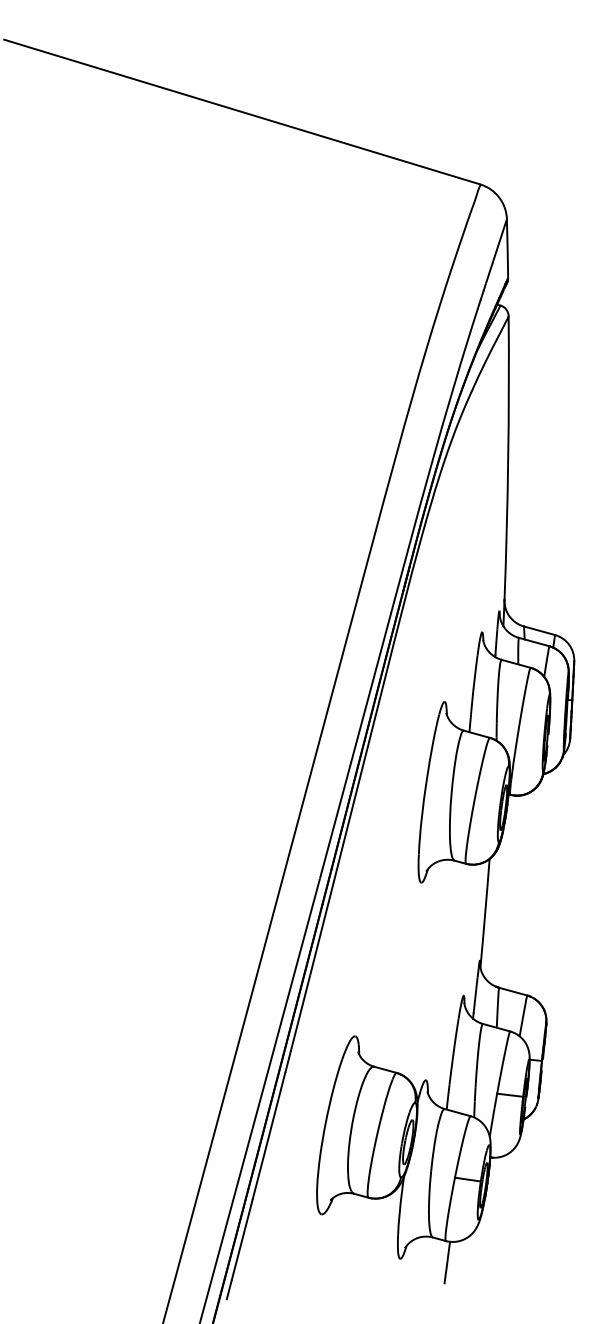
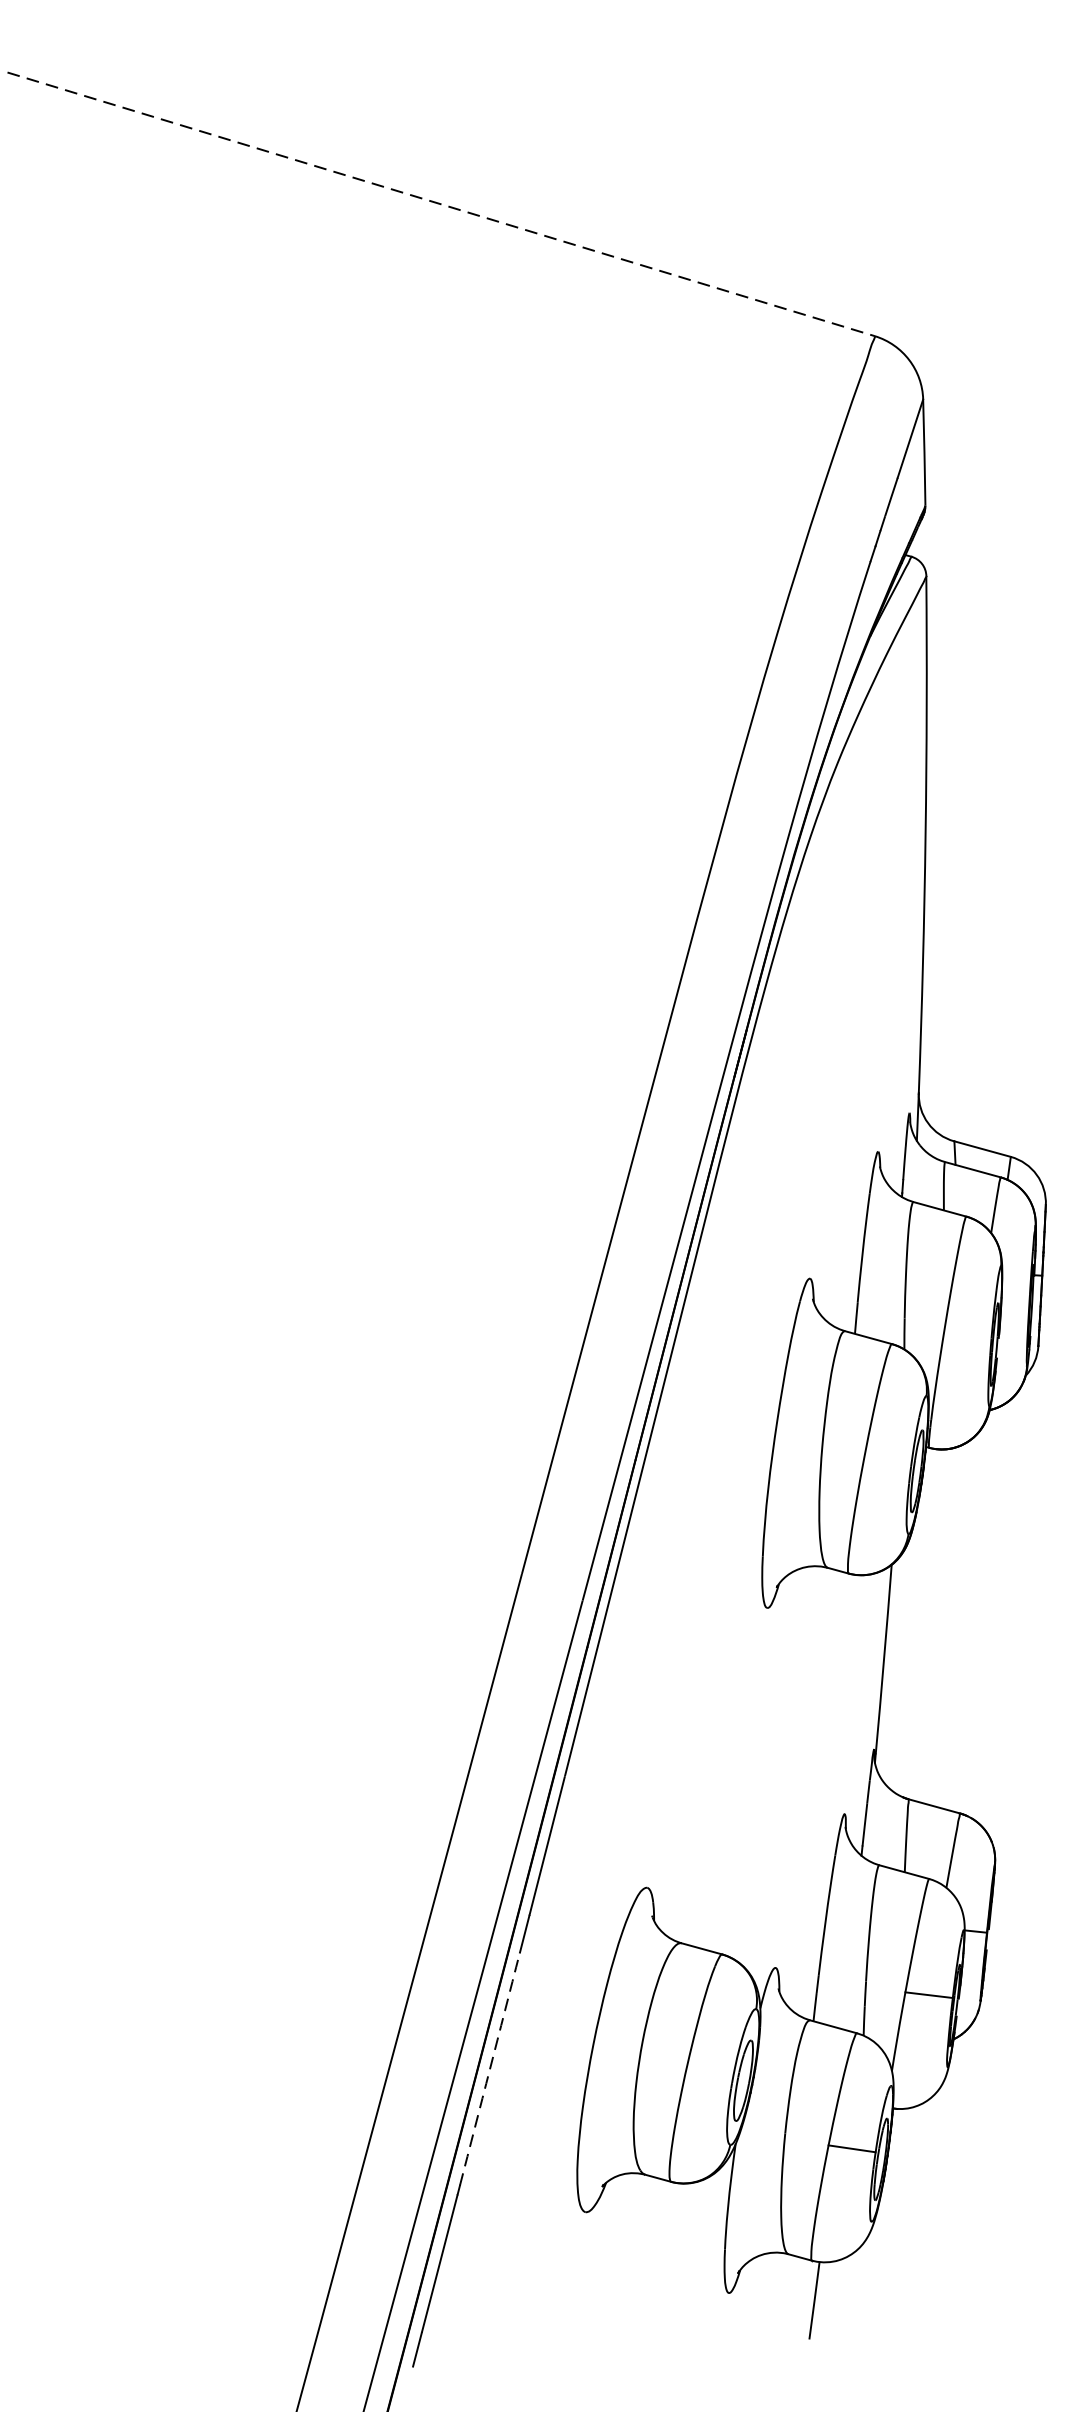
line: (242, 112) -> (441, 205), solid -> dashed
arc: (269, 1135) -> (490, 2068), solid -> dashed

